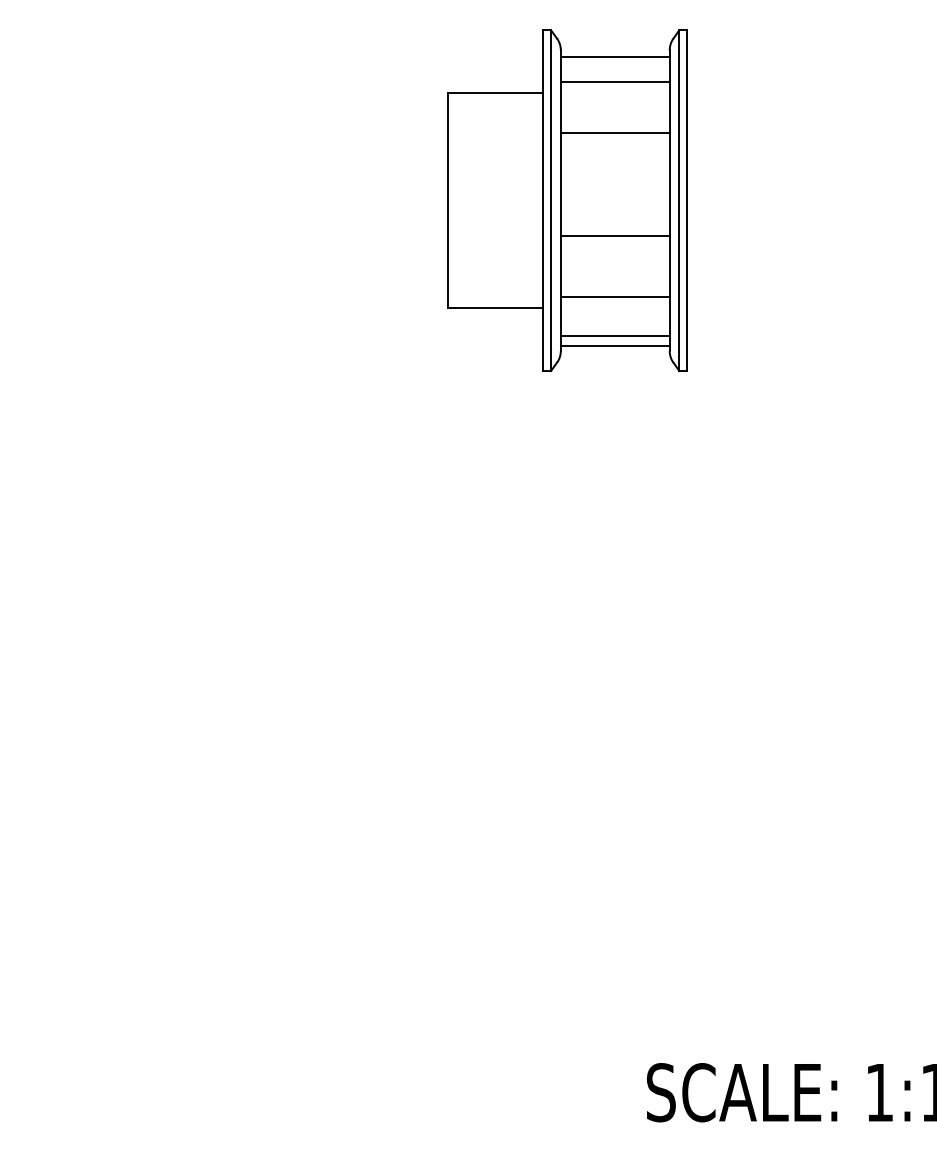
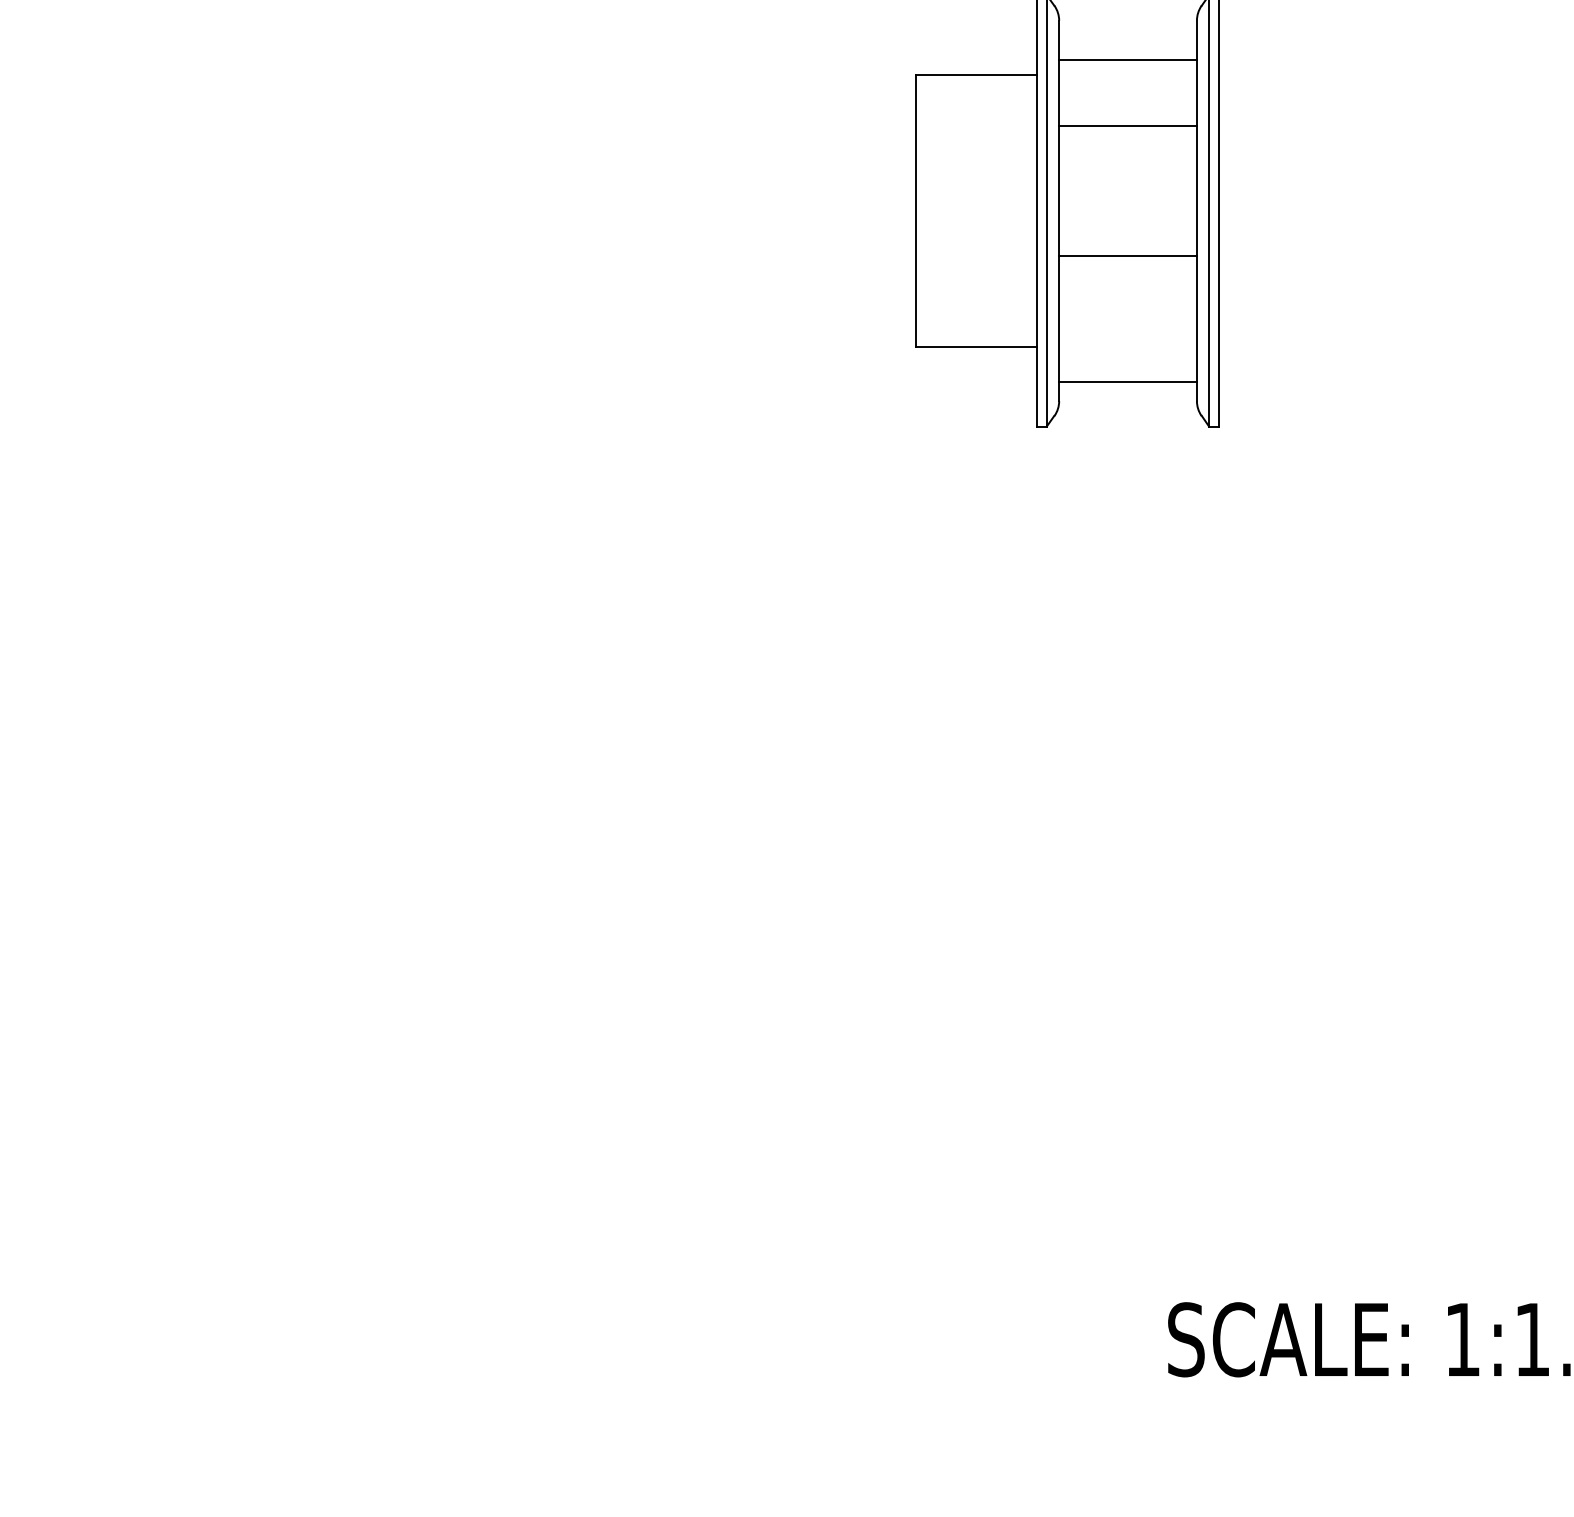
line: (614, 56) -> (1127, 28), removed
line: (614, 296) -> (1127, 332), removed
line: (614, 346) -> (1127, 395), removed

